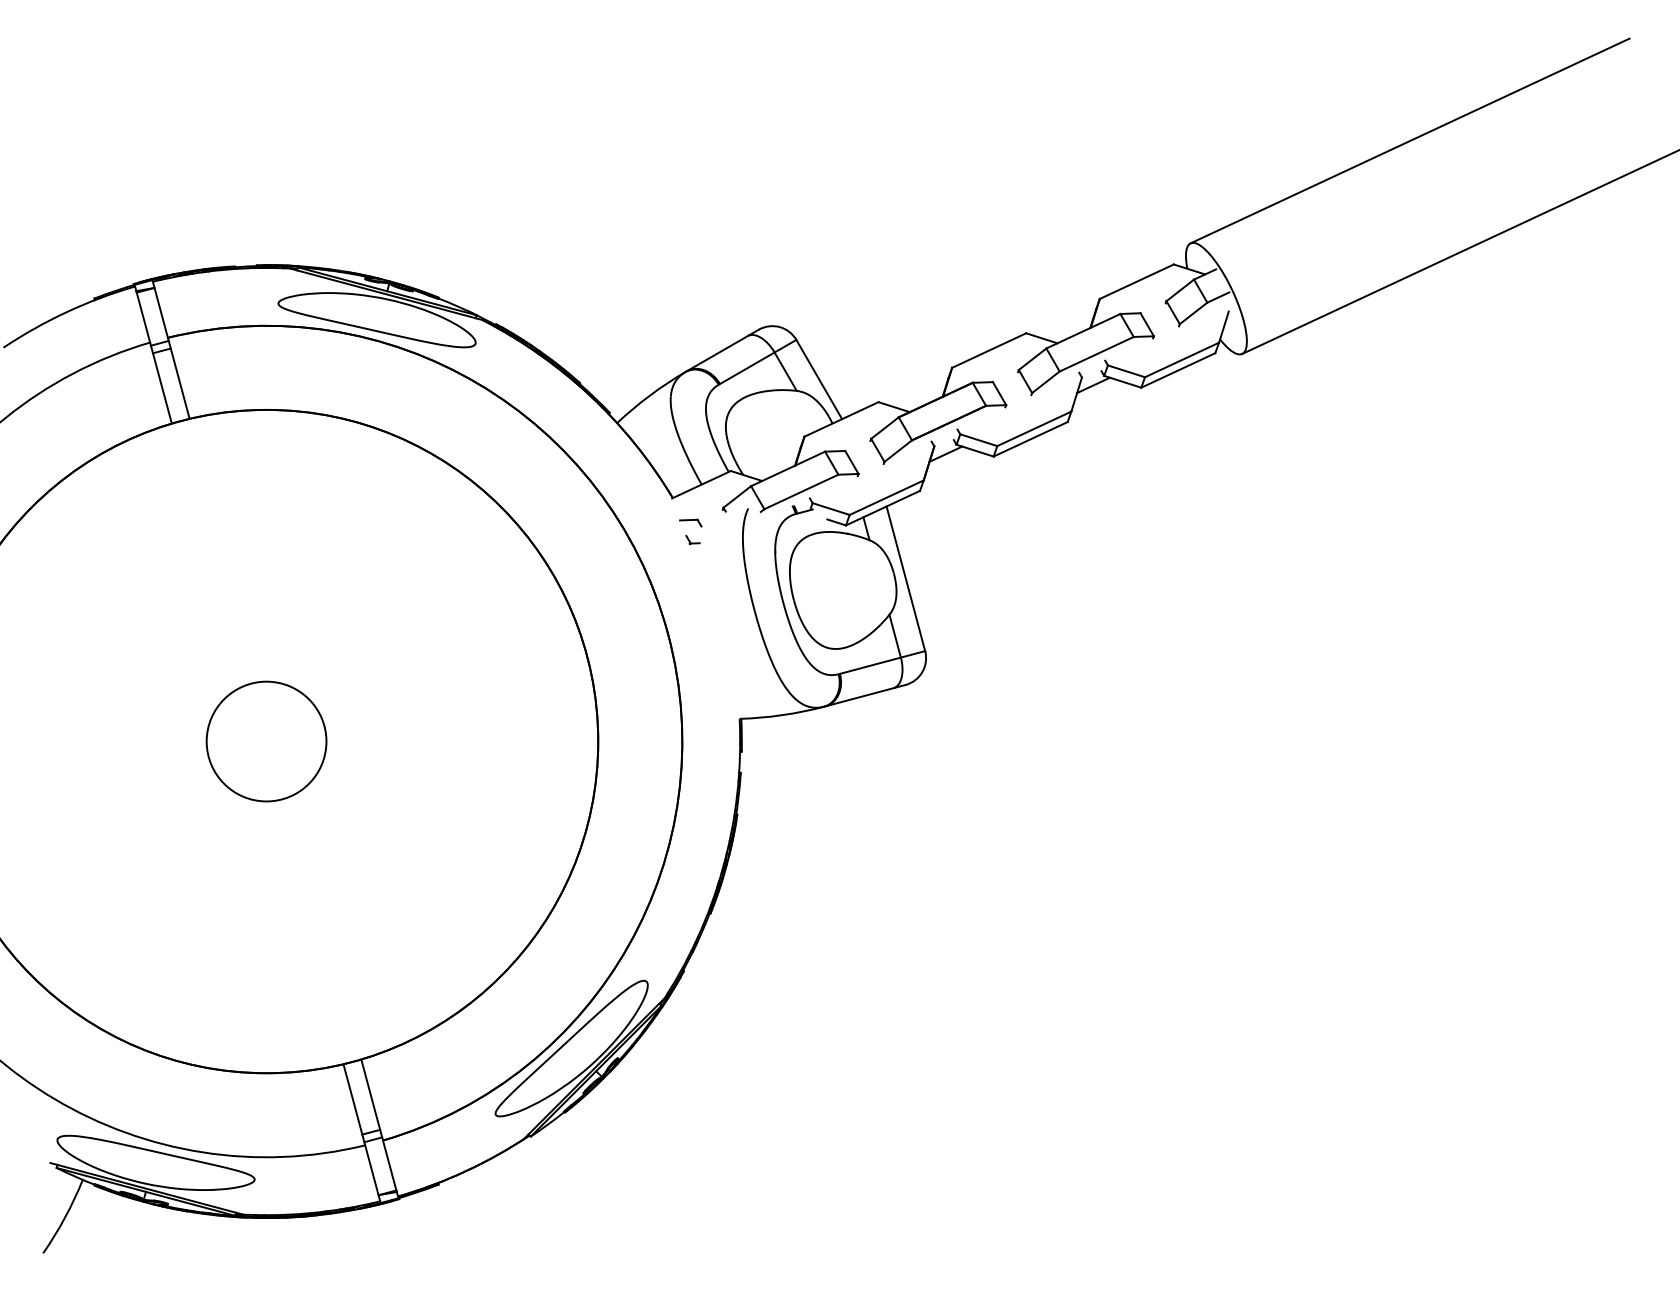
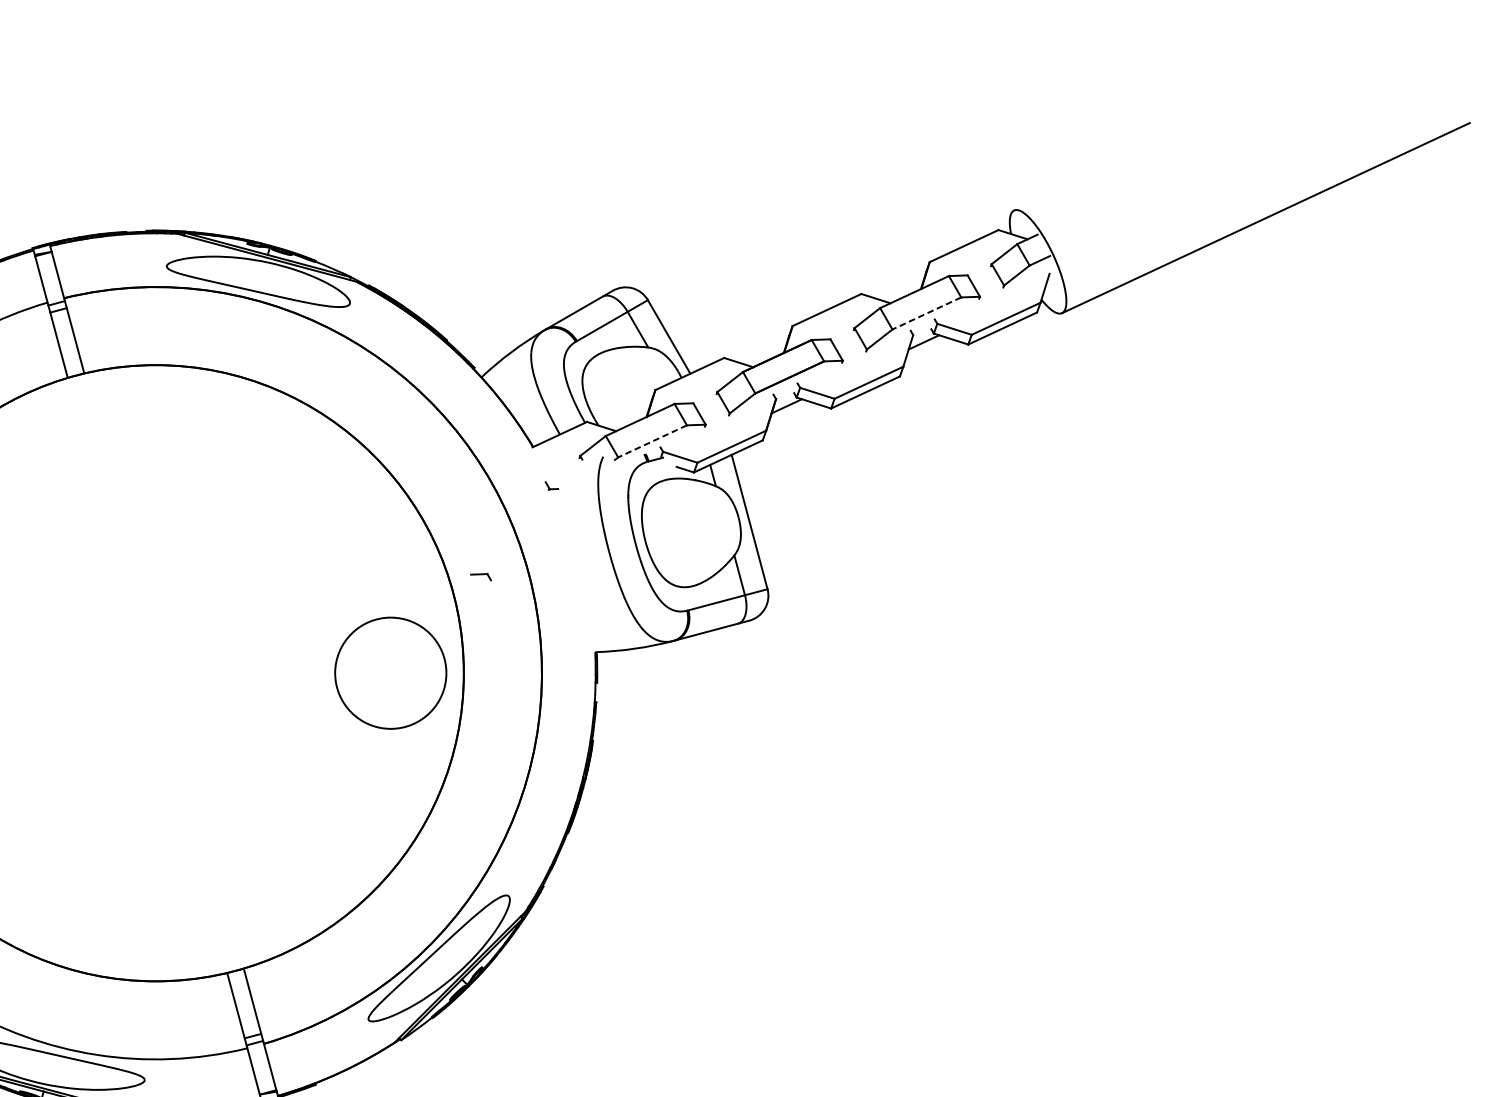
line: (1409, 140) -> (1217, 114), removed
line: (1096, 354) -> (926, 313), solid -> dashed
line: (801, 491) -> (652, 440), solid -> dashed
part: (690, 522) -> (480, 576), moved
circle: (266, 741) -> (390, 673), moved

